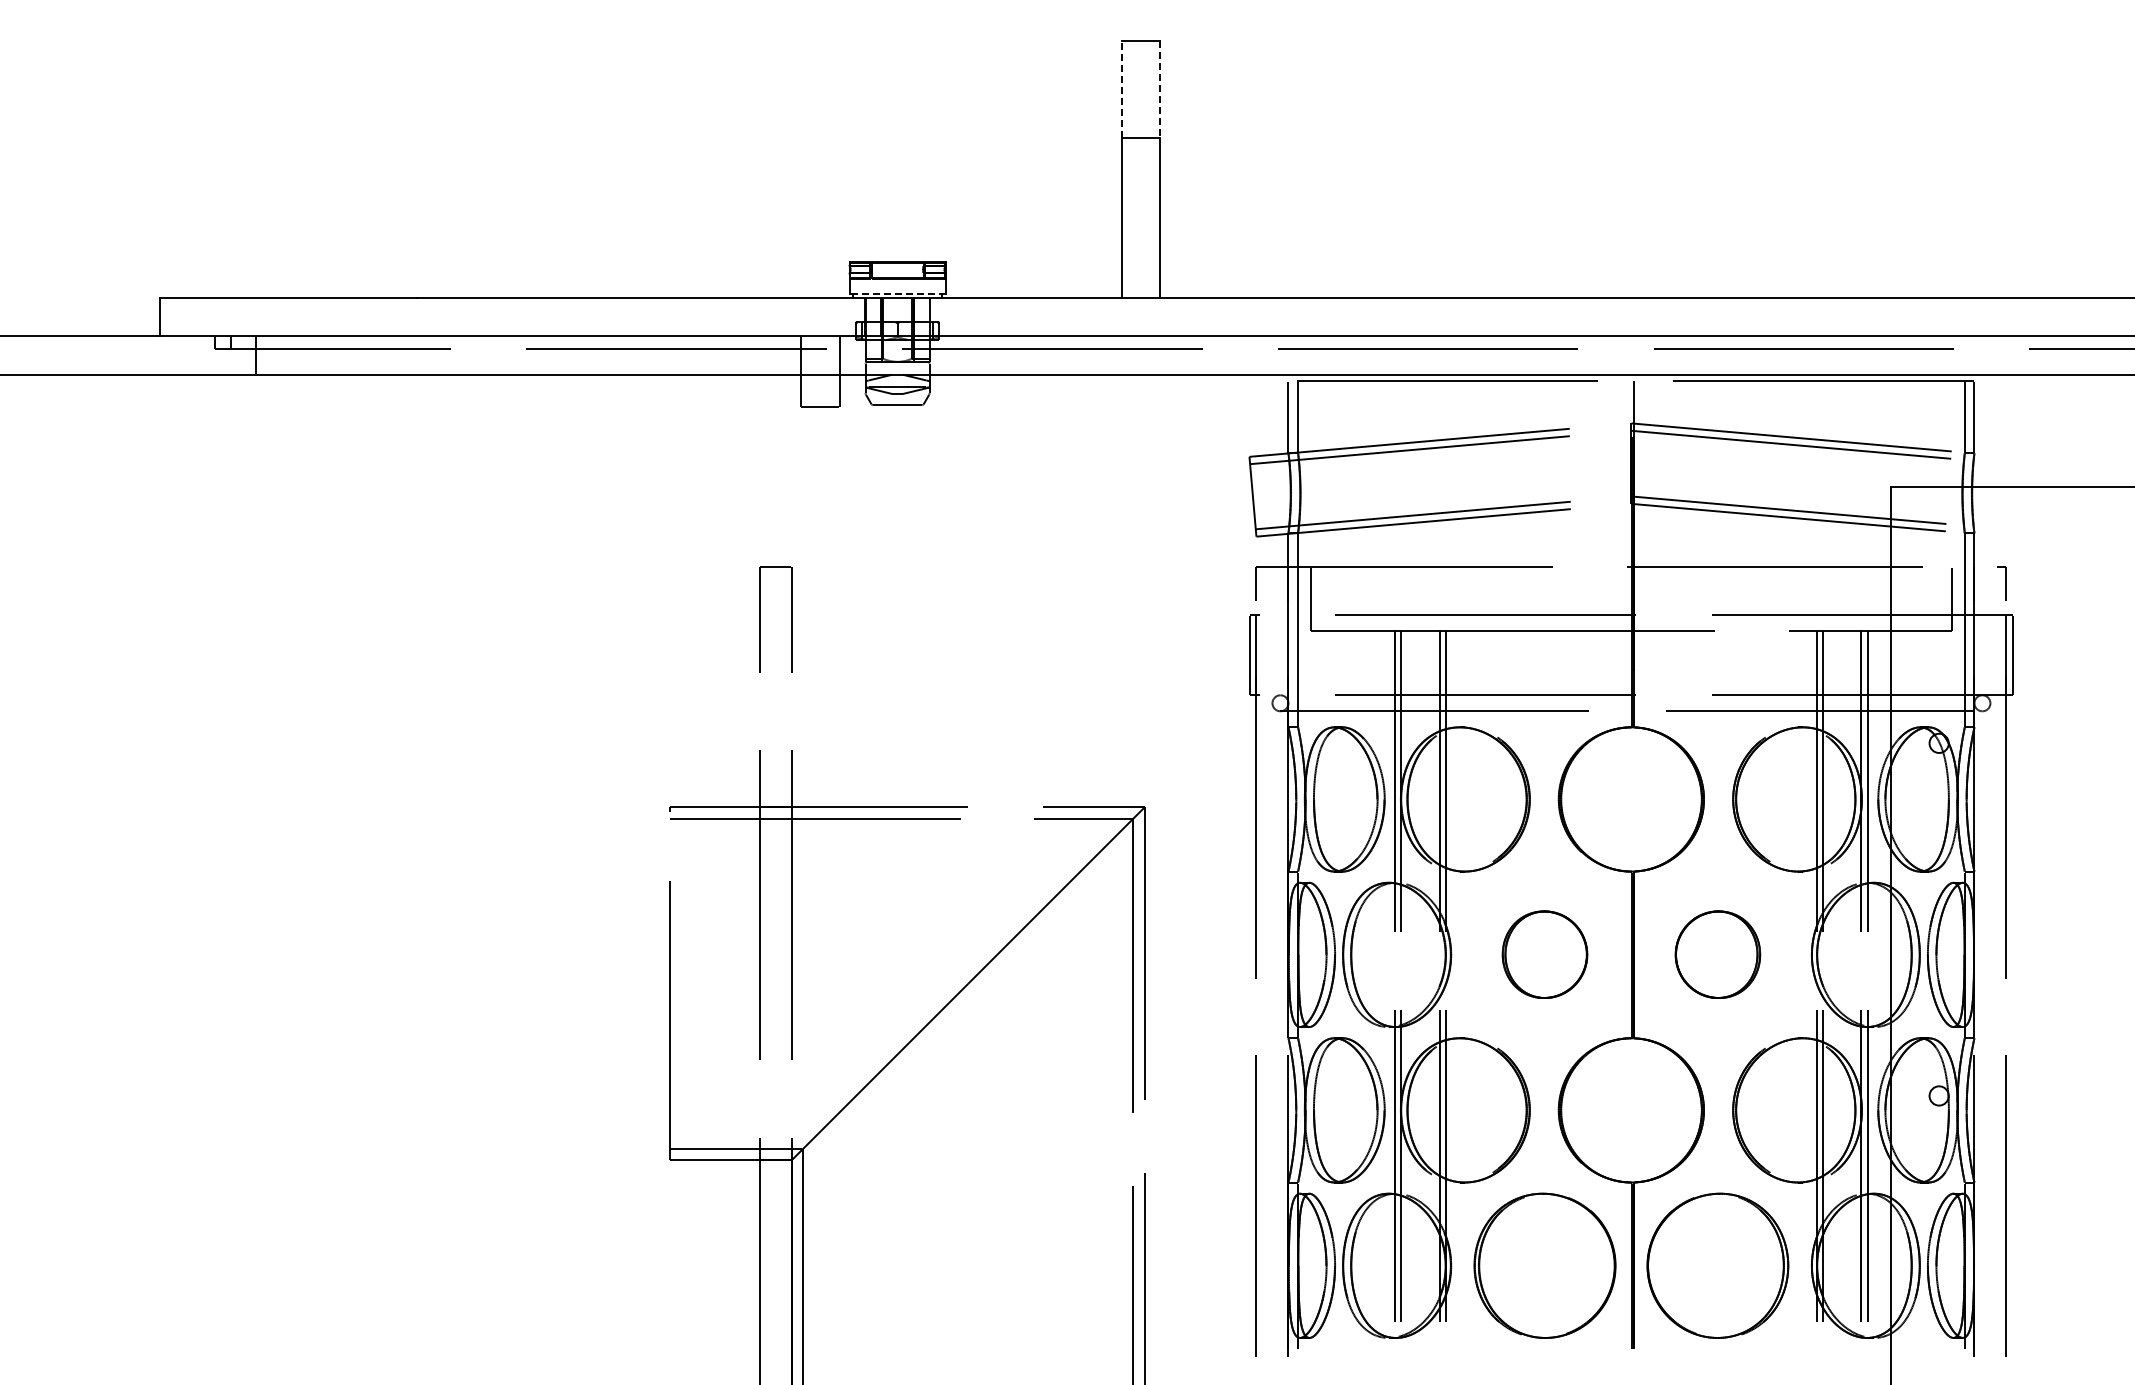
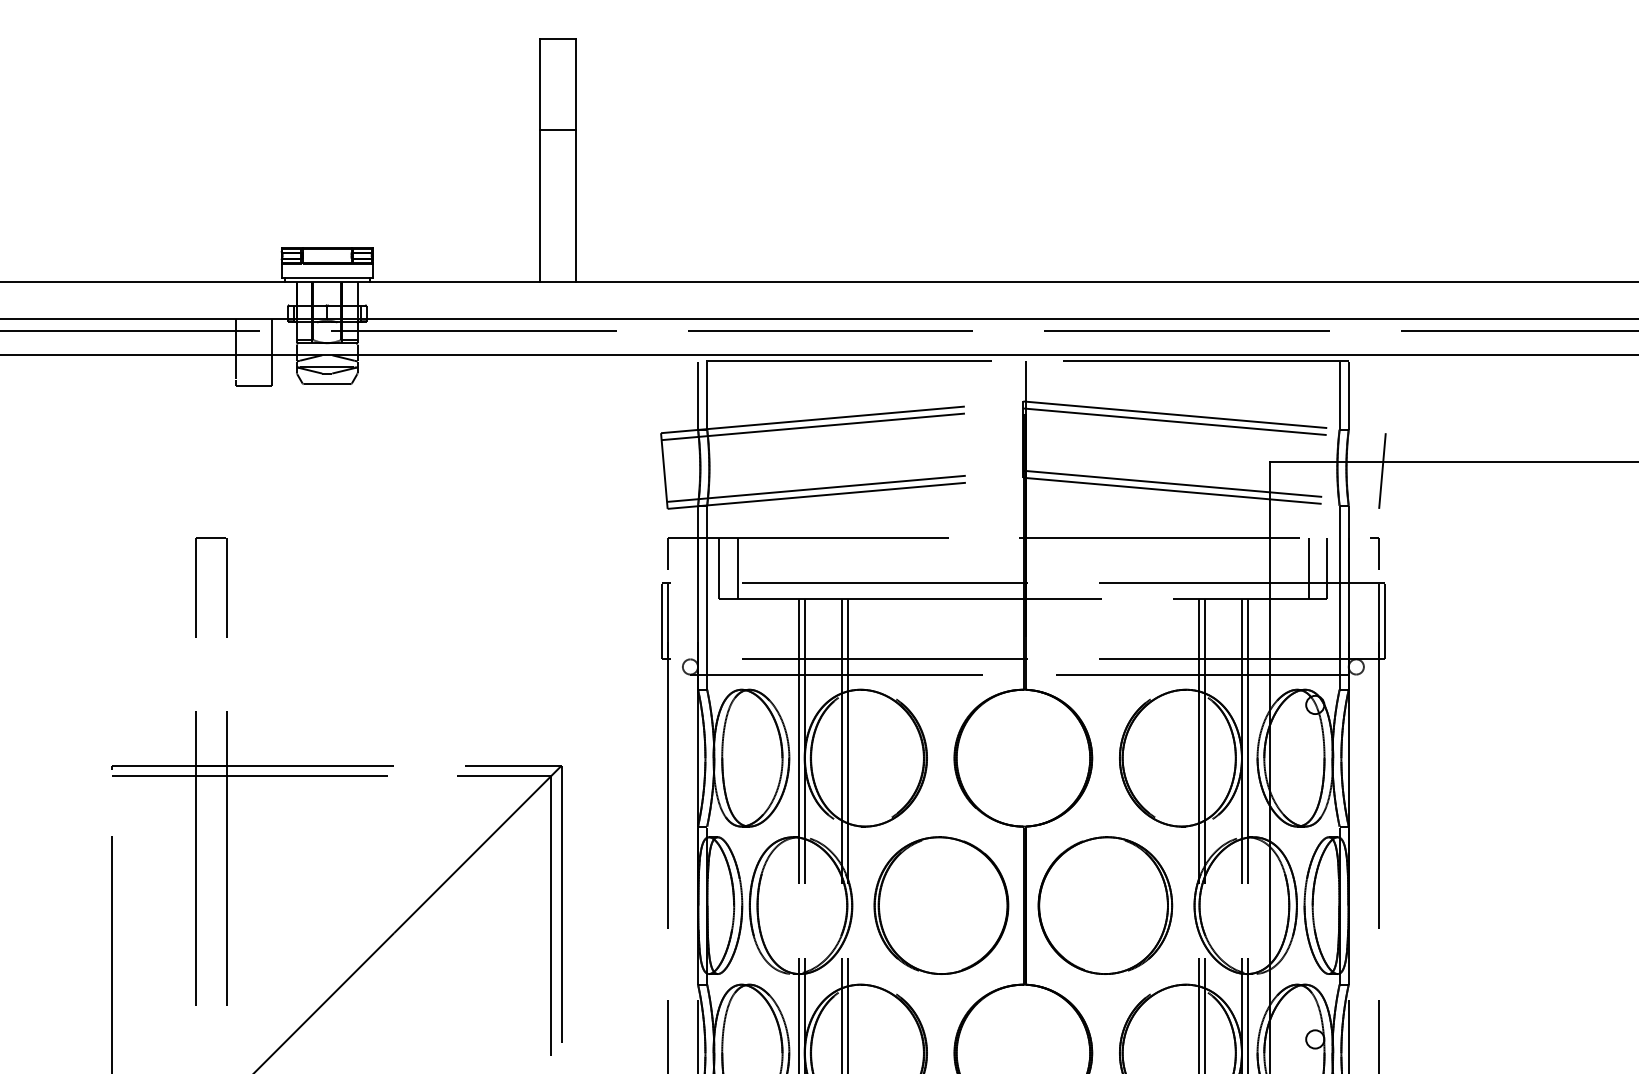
line: (1121, 88) -> (539, 83), dashed -> solid
line: (1160, 89) -> (576, 84), dashed -> solid
line: (897, 293) -> (327, 278), dashed -> solid
line: (2009, 496) -> (1382, 470), added
line: (1330, 599) -> (737, 568), added
line: (1932, 599) -> (1308, 568), added
part: (1544, 954) -> (940, 905), size x1.67
part: (1717, 954) -> (1105, 905), size x1.67

